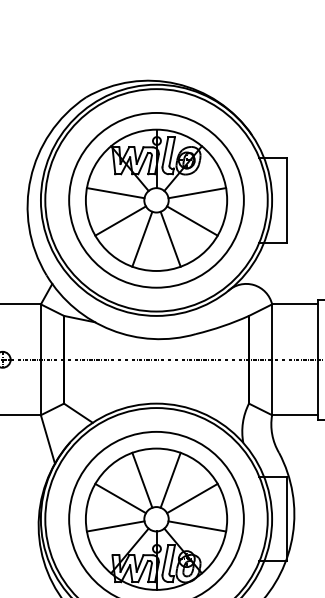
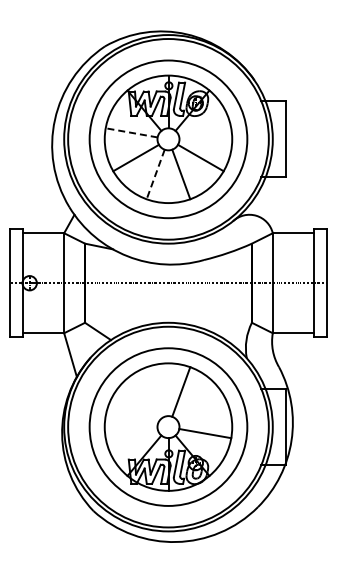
line: (115, 192) -> (131, 132), solid -> dashed
line: (197, 192) -> (205, 132), removed
line: (142, 239) -> (155, 174), solid -> dashed
line: (142, 479) -> (155, 391), removed
line: (119, 498) -> (135, 408), removed
line: (191, 498) -> (200, 408), removed
line: (115, 526) -> (131, 433), removed

